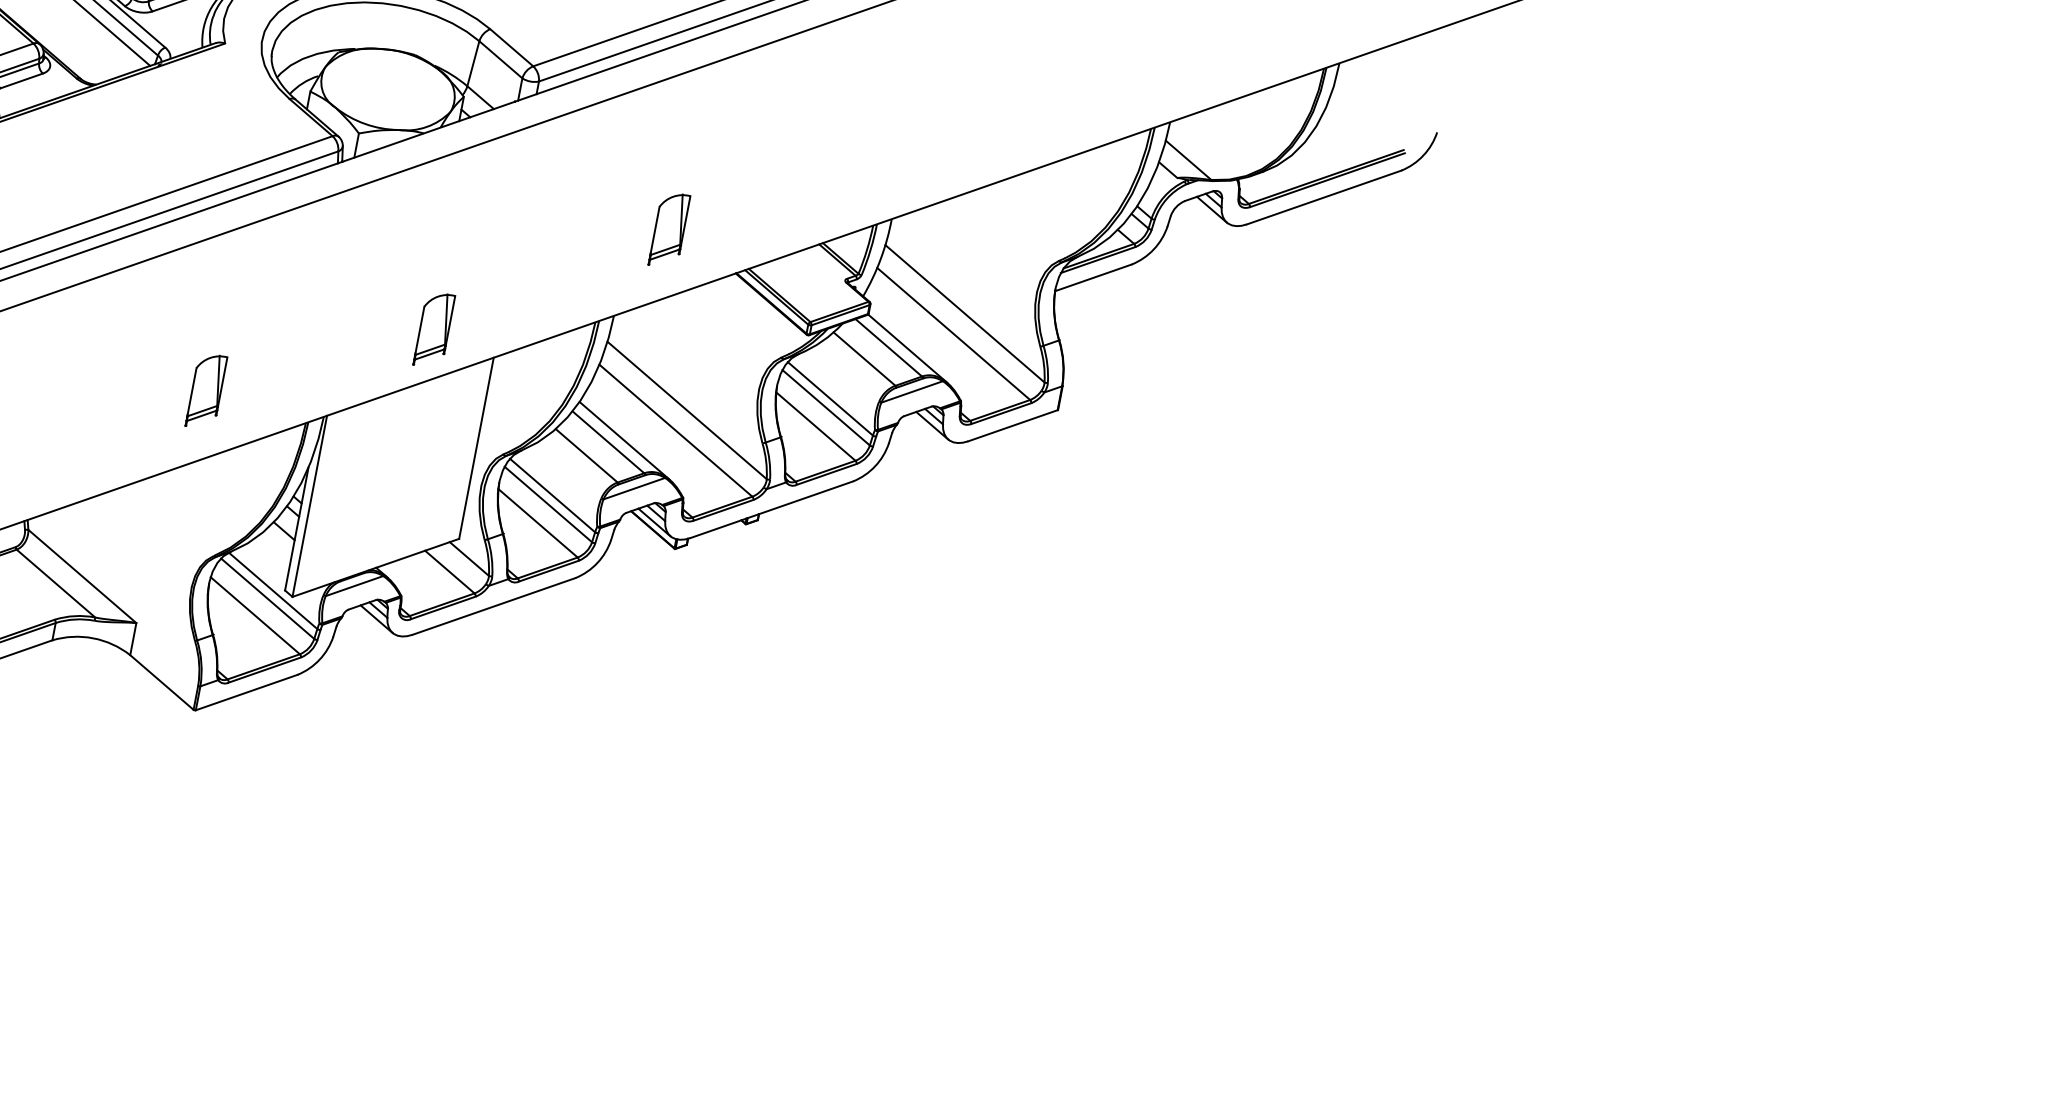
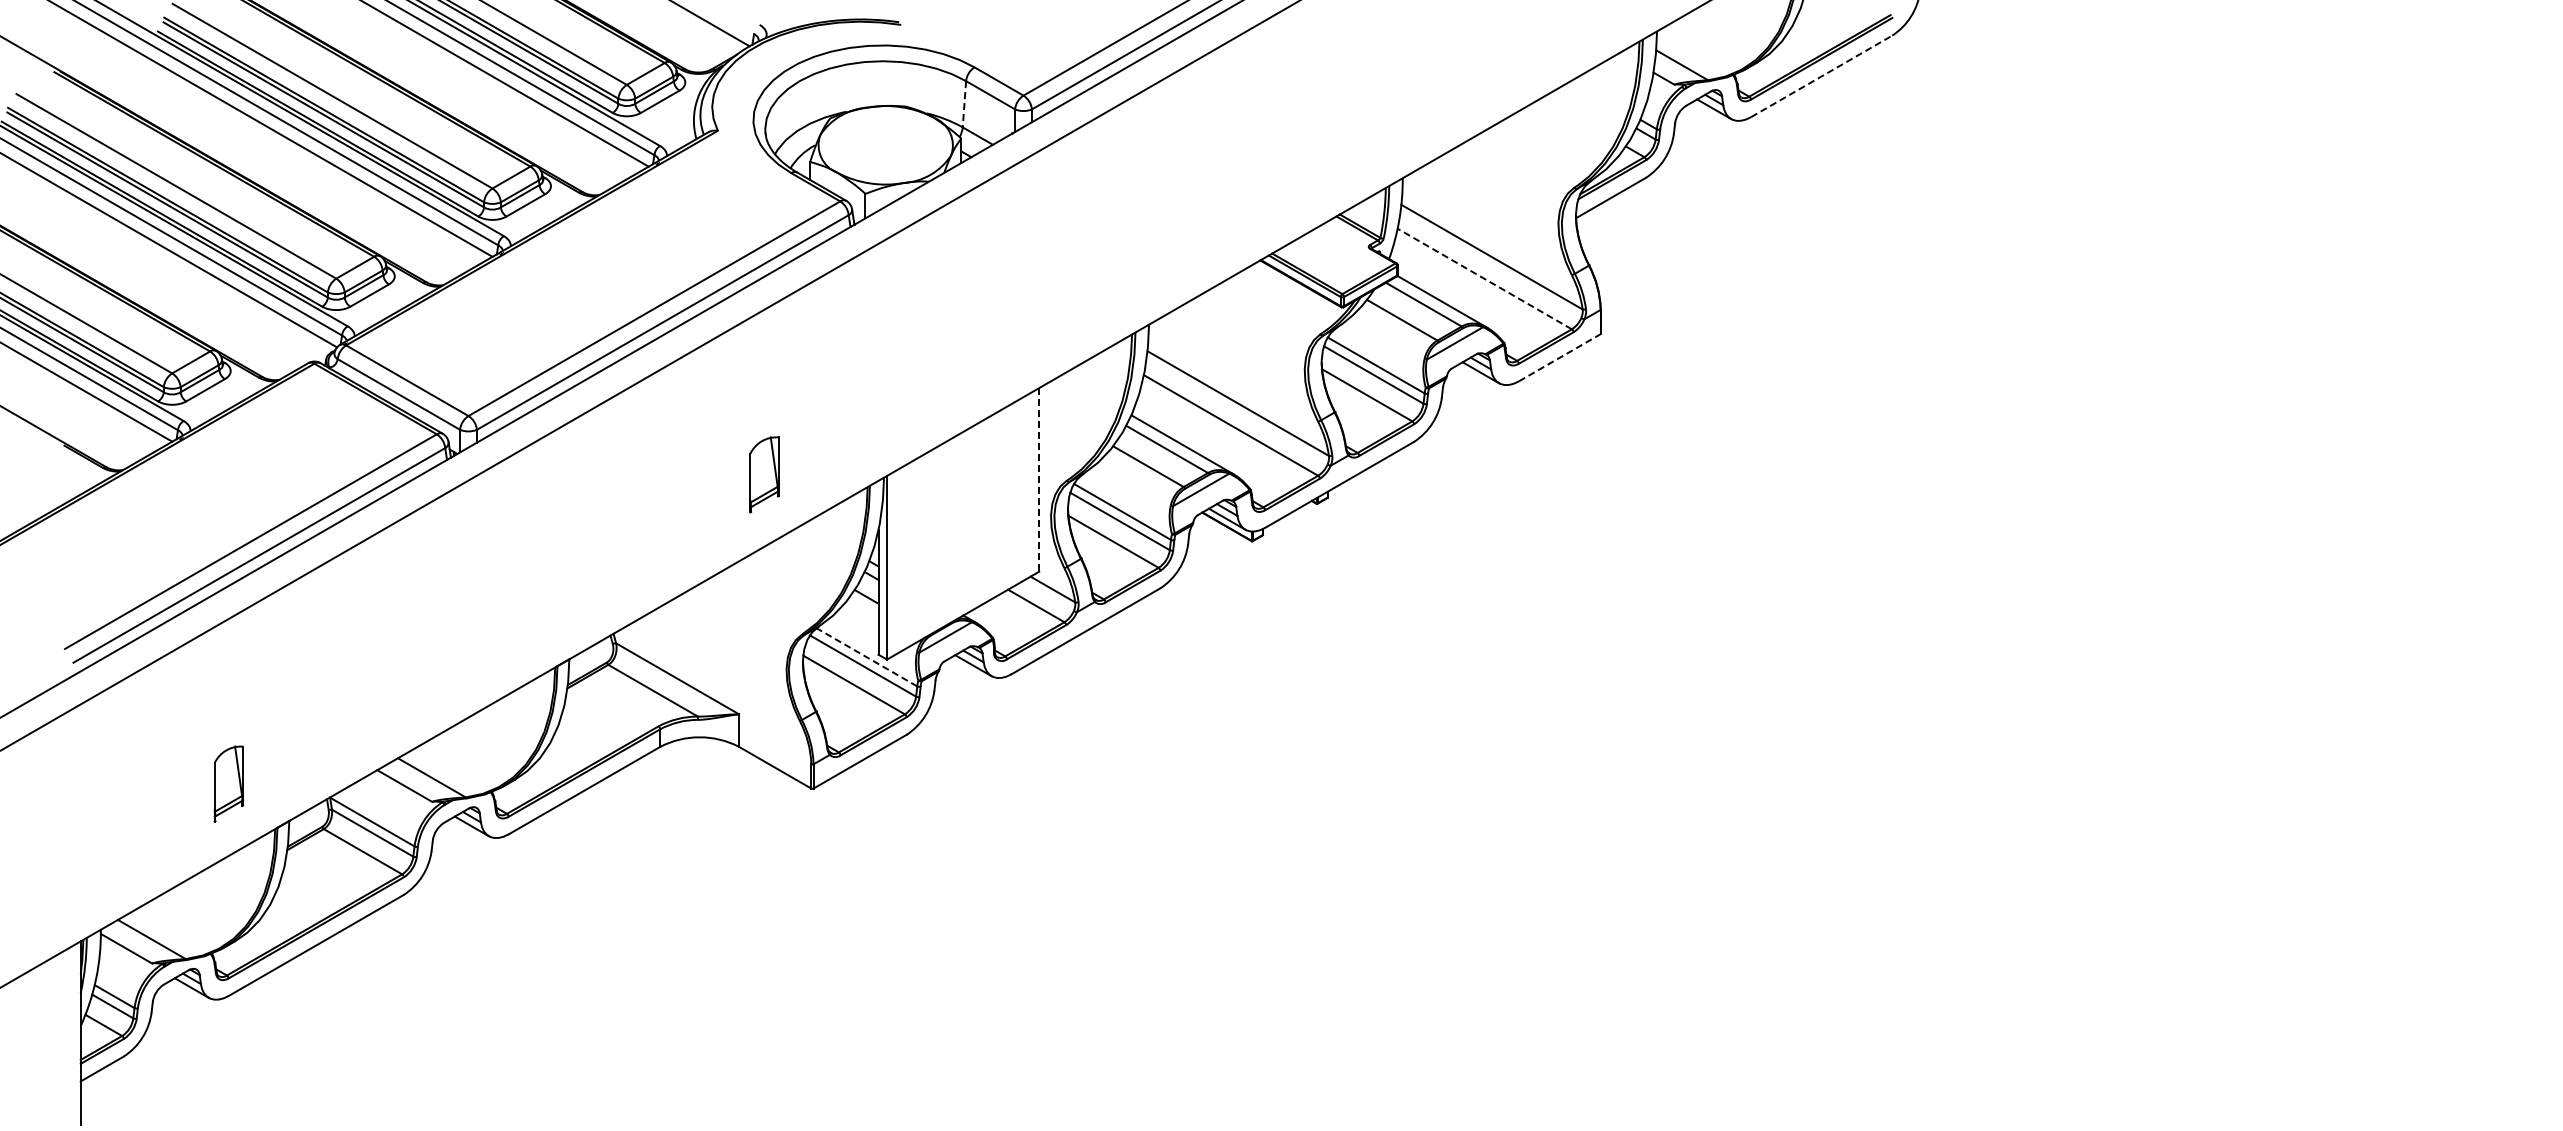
line: (473, 63) -> (964, 104), solid -> dashed
line: (1324, 197) -> (1822, 76), solid -> dashed
part: (669, 230) -> (1187, 230), removed
part: (434, 329) -> (975, 371), removed
line: (953, 334) -> (1484, 279), solid -> dashed
line: (1013, 425) -> (1560, 357), solid -> dashed
line: (476, 447) -> (1039, 479), solid -> dashed
line: (272, 590) -> (866, 657), solid -> dashed

